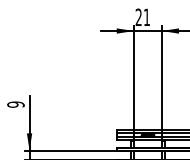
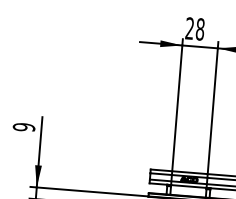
text: (146, 17) -> (199, 29), 21 -> 28

